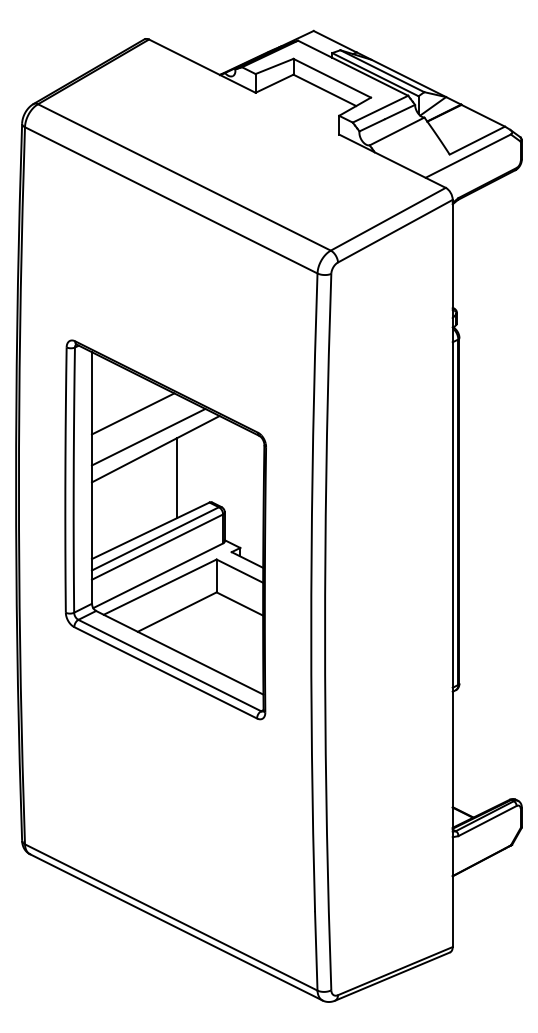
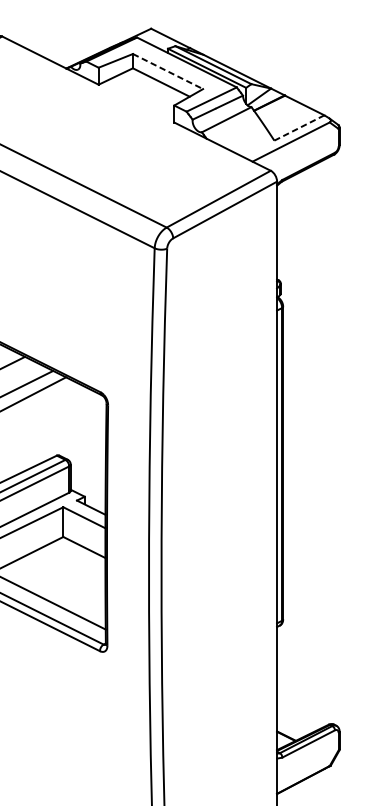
line: (332, 78) -> (168, 71), solid -> dashed
line: (477, 140) -> (299, 127), solid -> dashed
line: (176, 478) -> (27, 433), removed

